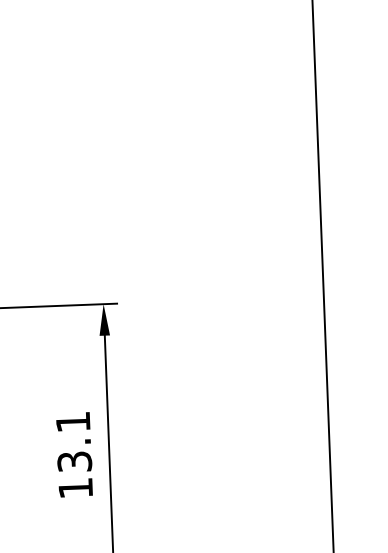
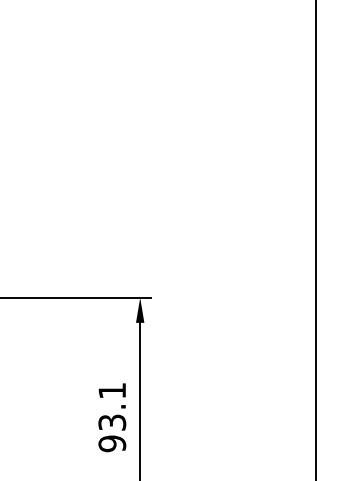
text: (75, 487) -> (112, 443), 13.1 -> 93.1

